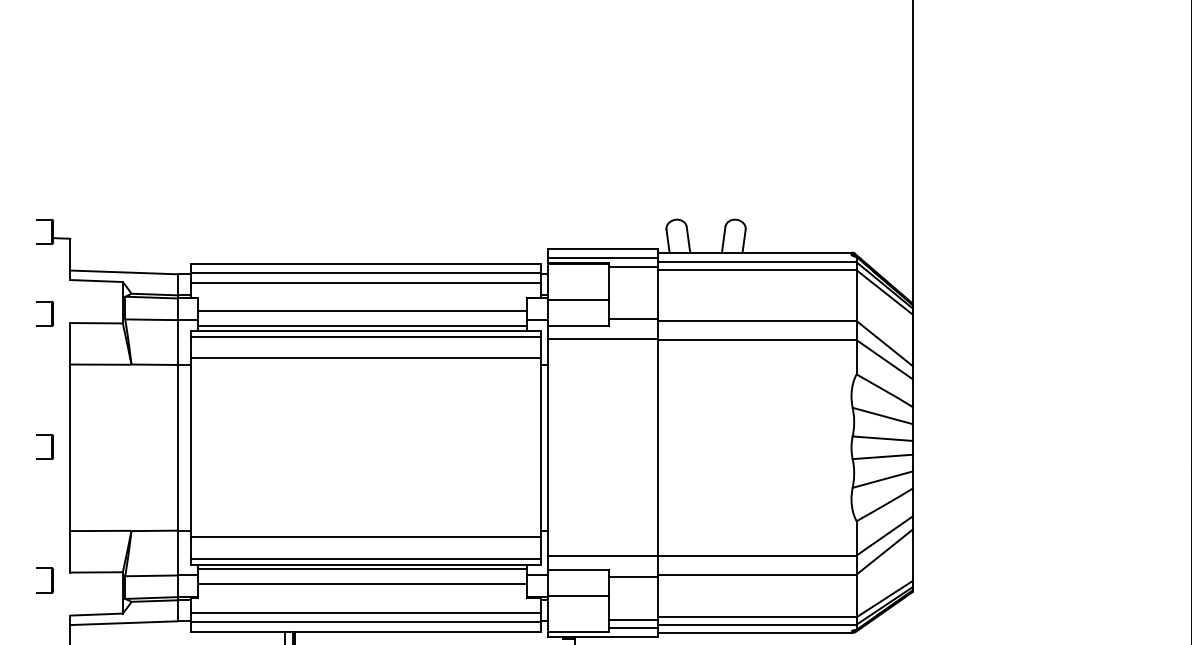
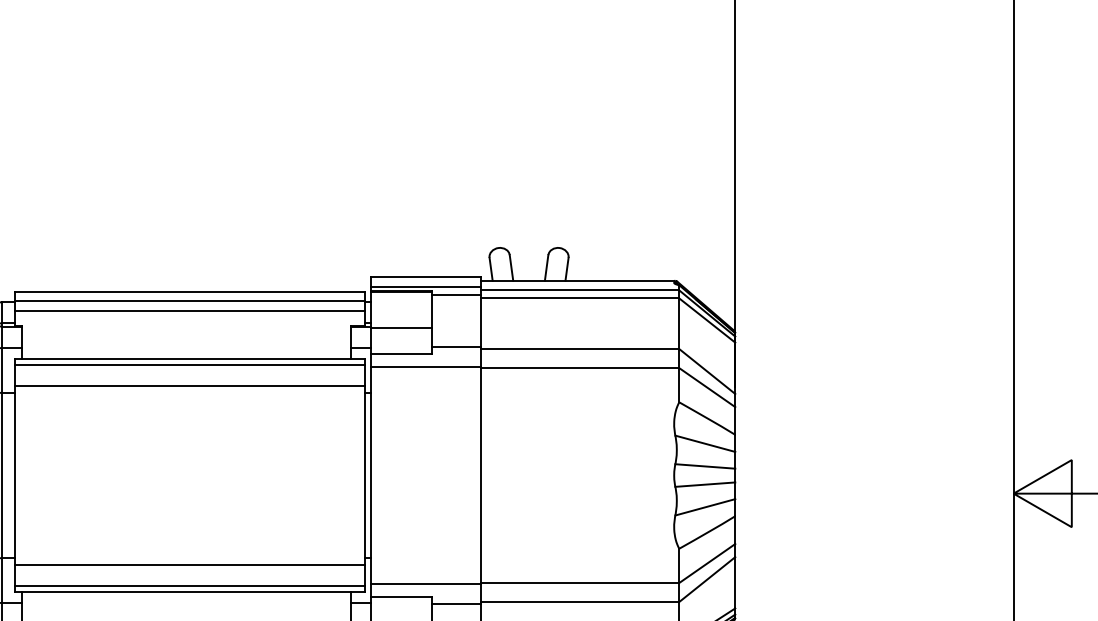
line: (362, 311) -> (186, 339), removed
line: (362, 326) -> (186, 354), removed
line: (362, 569) -> (186, 596), removed
line: (362, 584) -> (186, 611), removed

